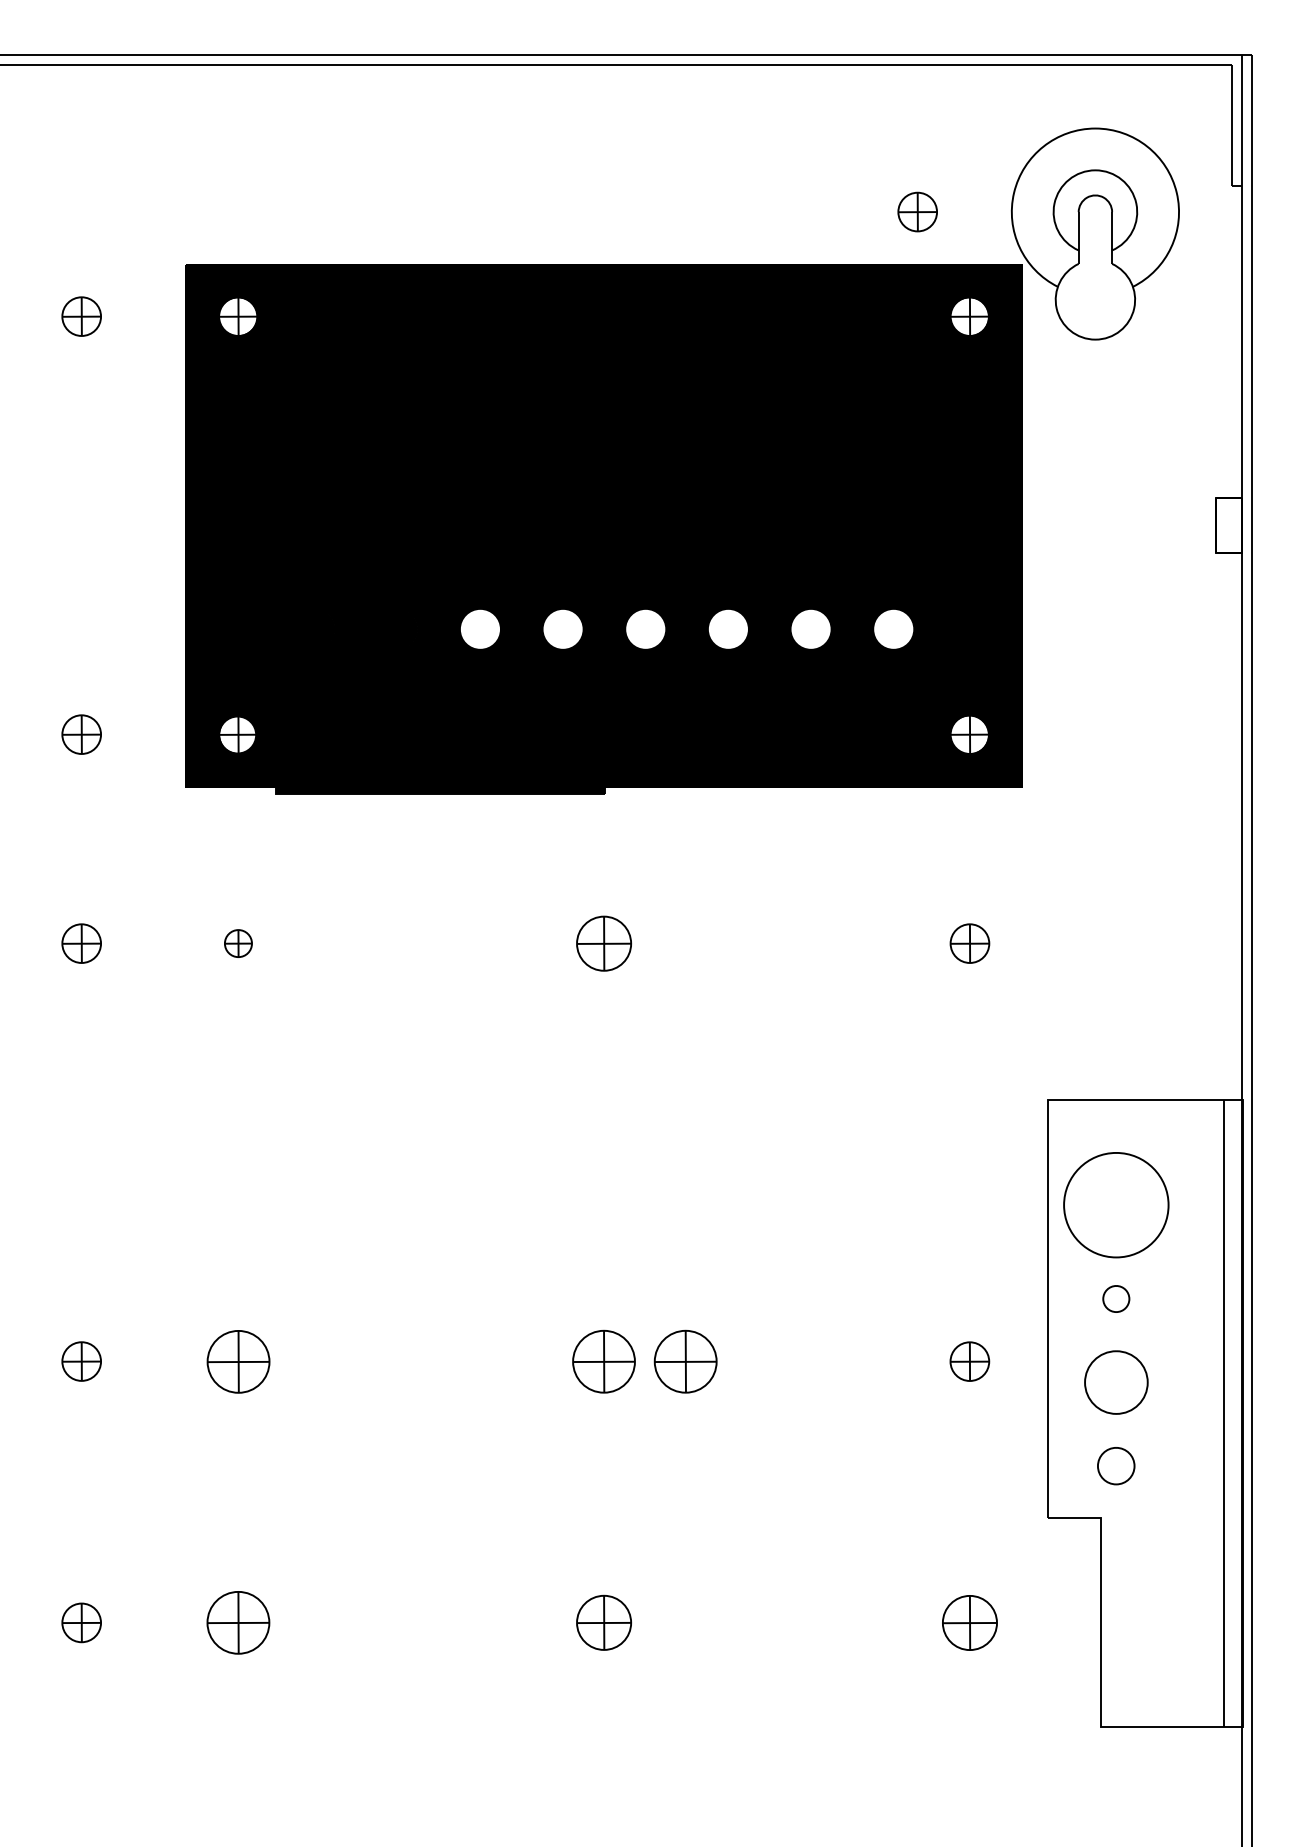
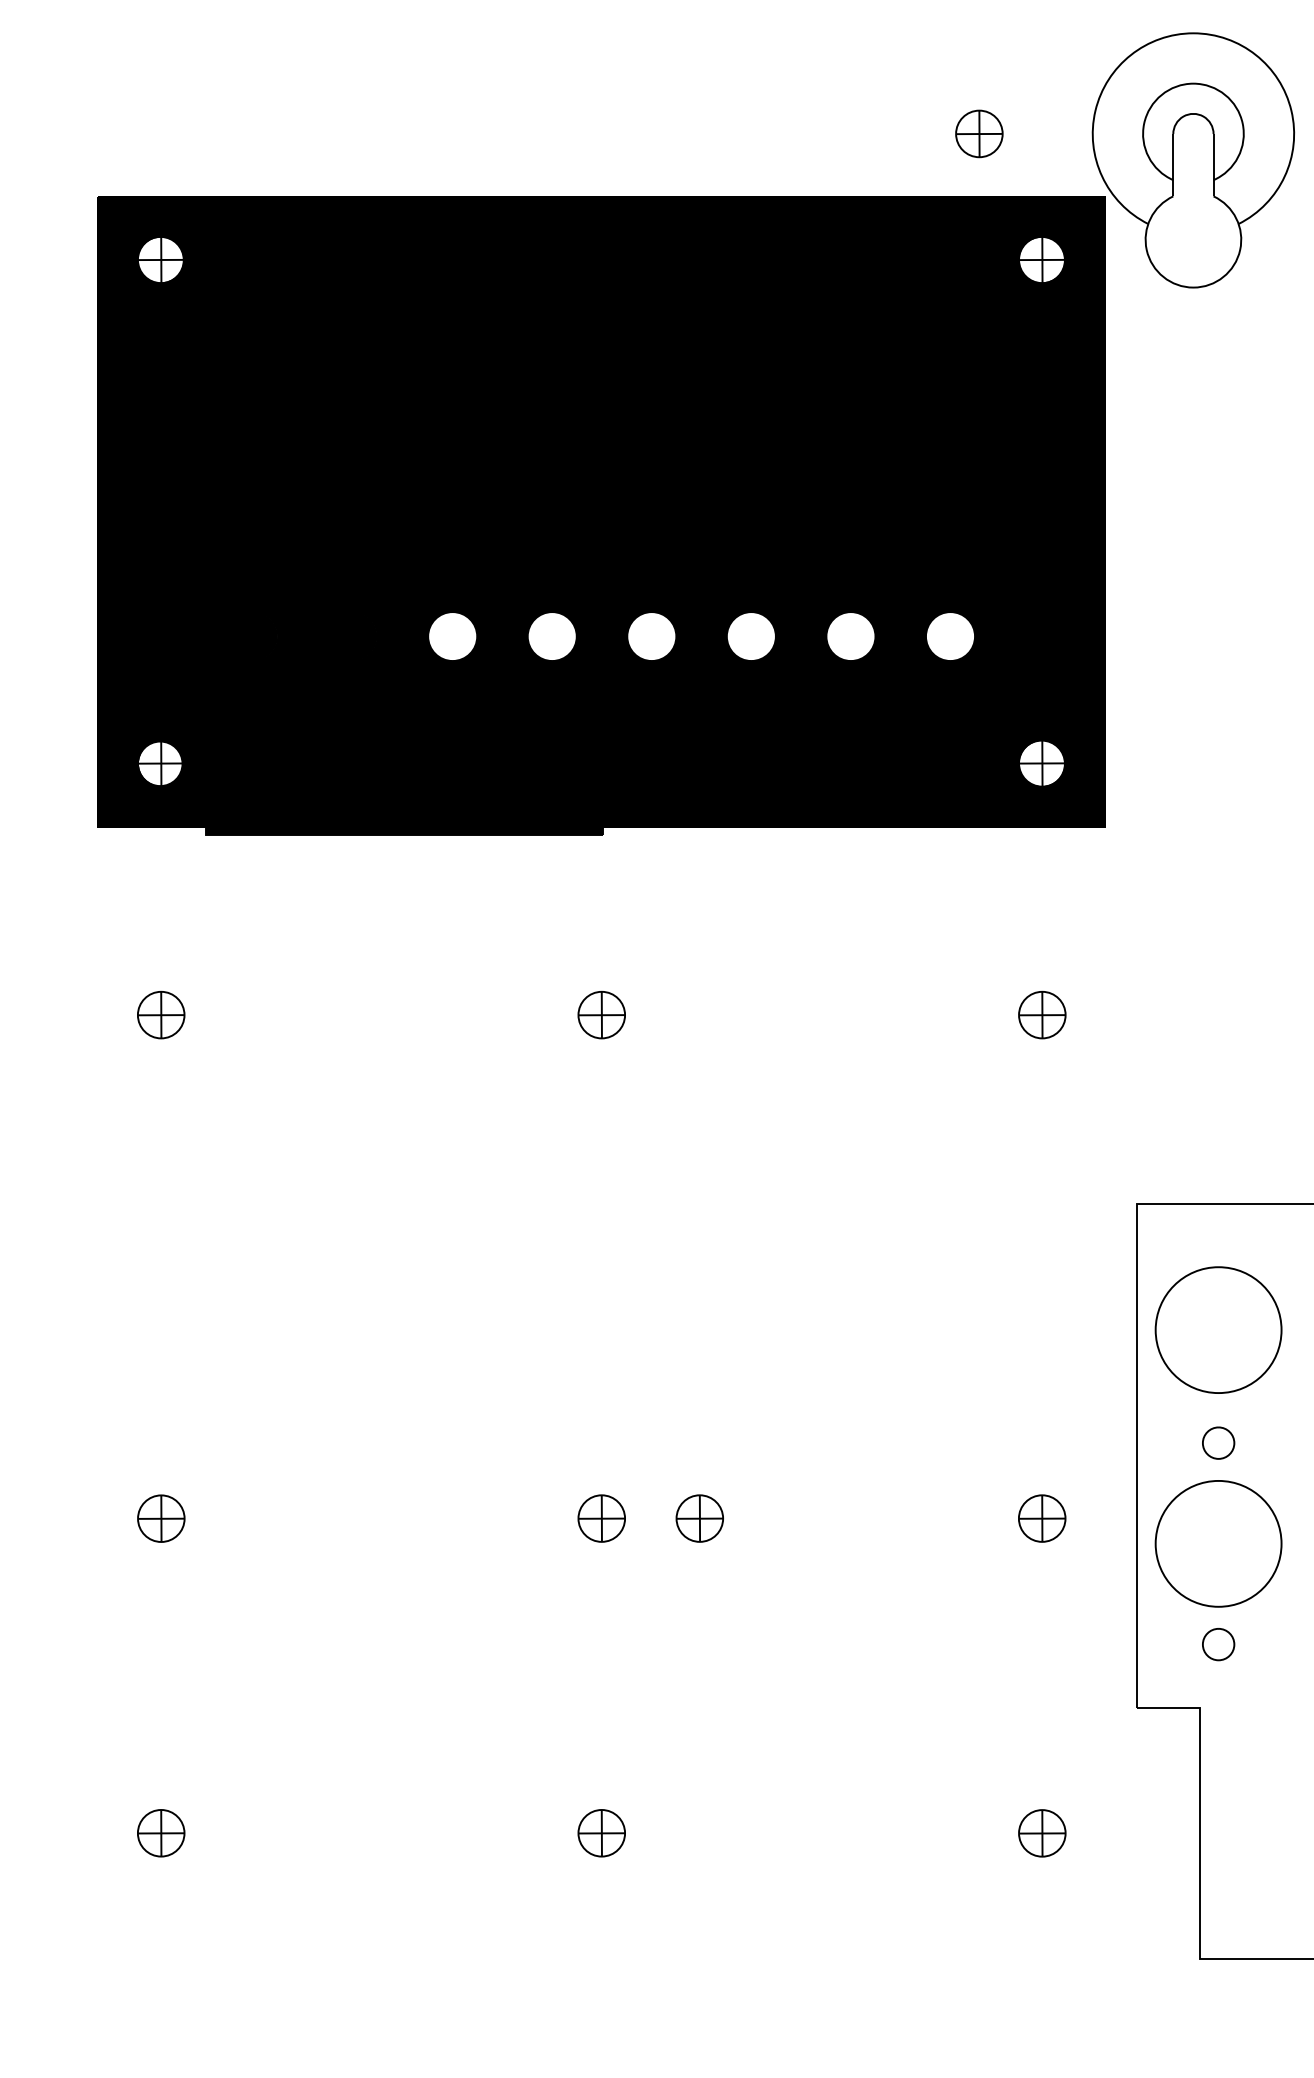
part: (238, 943) -> (161, 1014), size x1.43
part: (604, 943) -> (602, 1014), size x0.71
part: (238, 1361) -> (161, 1518), size x0.62
part: (604, 1361) -> (602, 1518), size x0.62
part: (685, 1361) -> (699, 1518), size x0.62
part: (1116, 1382) -> (1218, 1543), size x1.67
part: (1116, 1466) -> (1218, 1644), size x0.71
part: (238, 1622) -> (161, 1832), size x0.62
part: (604, 1622) -> (602, 1832), size x0.71
part: (969, 1622) -> (1041, 1832), size x0.71

